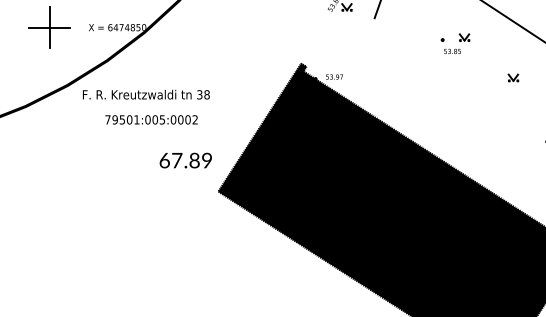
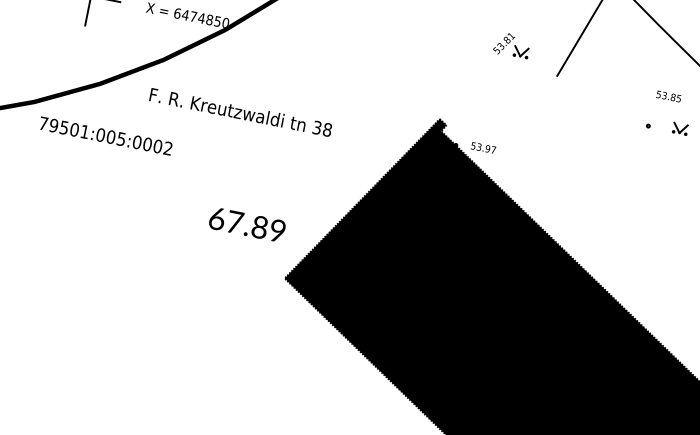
text: (452, 50) -> (669, 95), moved
text: (145, 94) -> (239, 111), moved
text: (151, 119) -> (105, 135), moved

